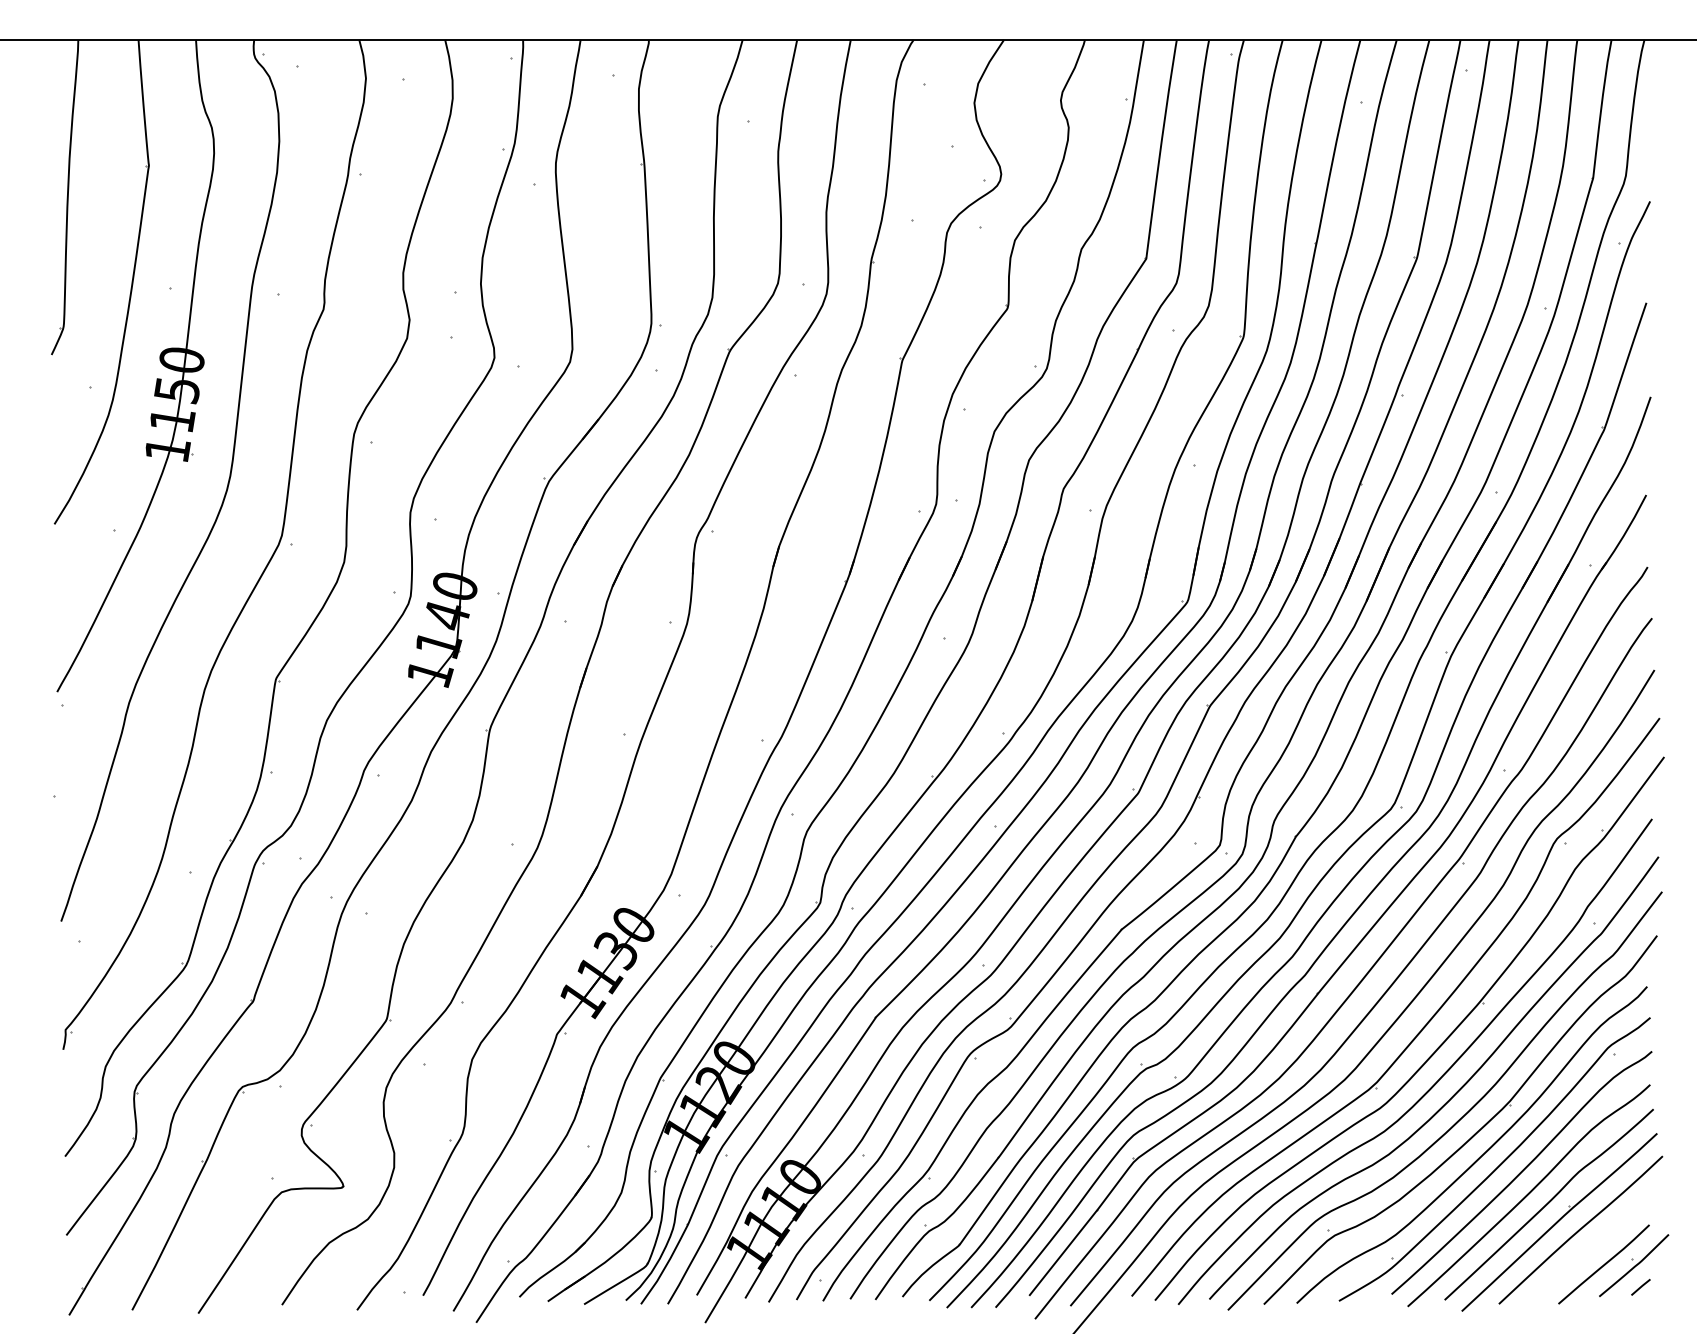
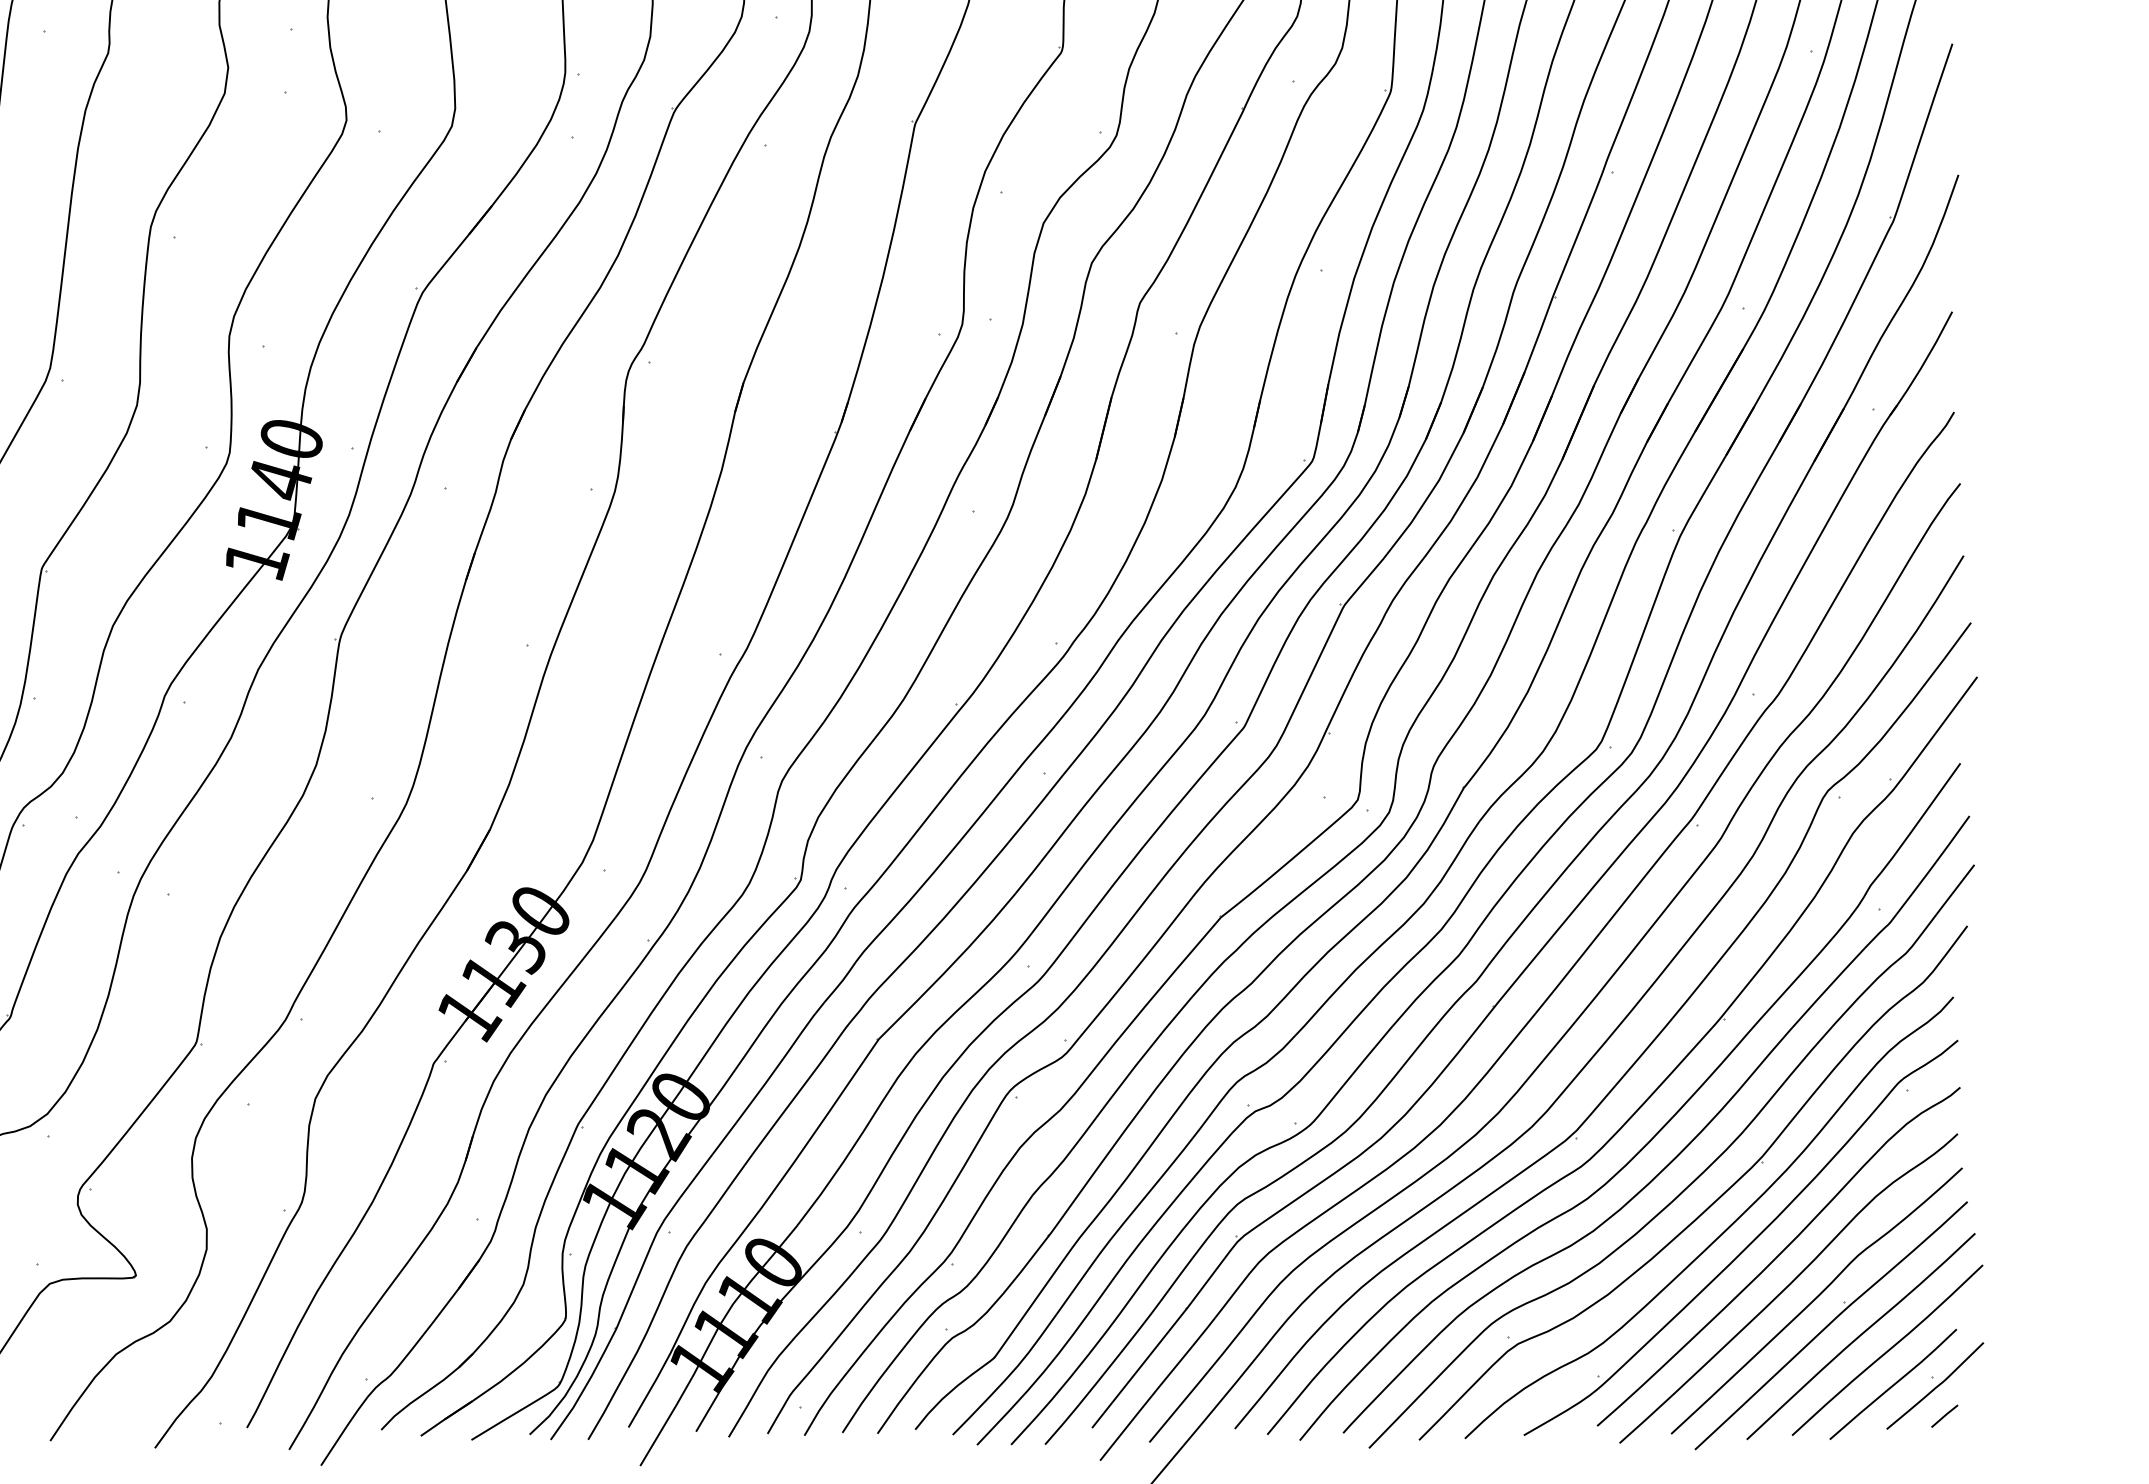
curve: (1599, 1239) -> (1887, 1349), added

